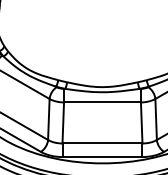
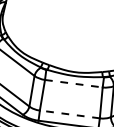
line: (102, 102) -> (73, 83), solid -> dashed
line: (102, 143) -> (69, 114), solid -> dashed

